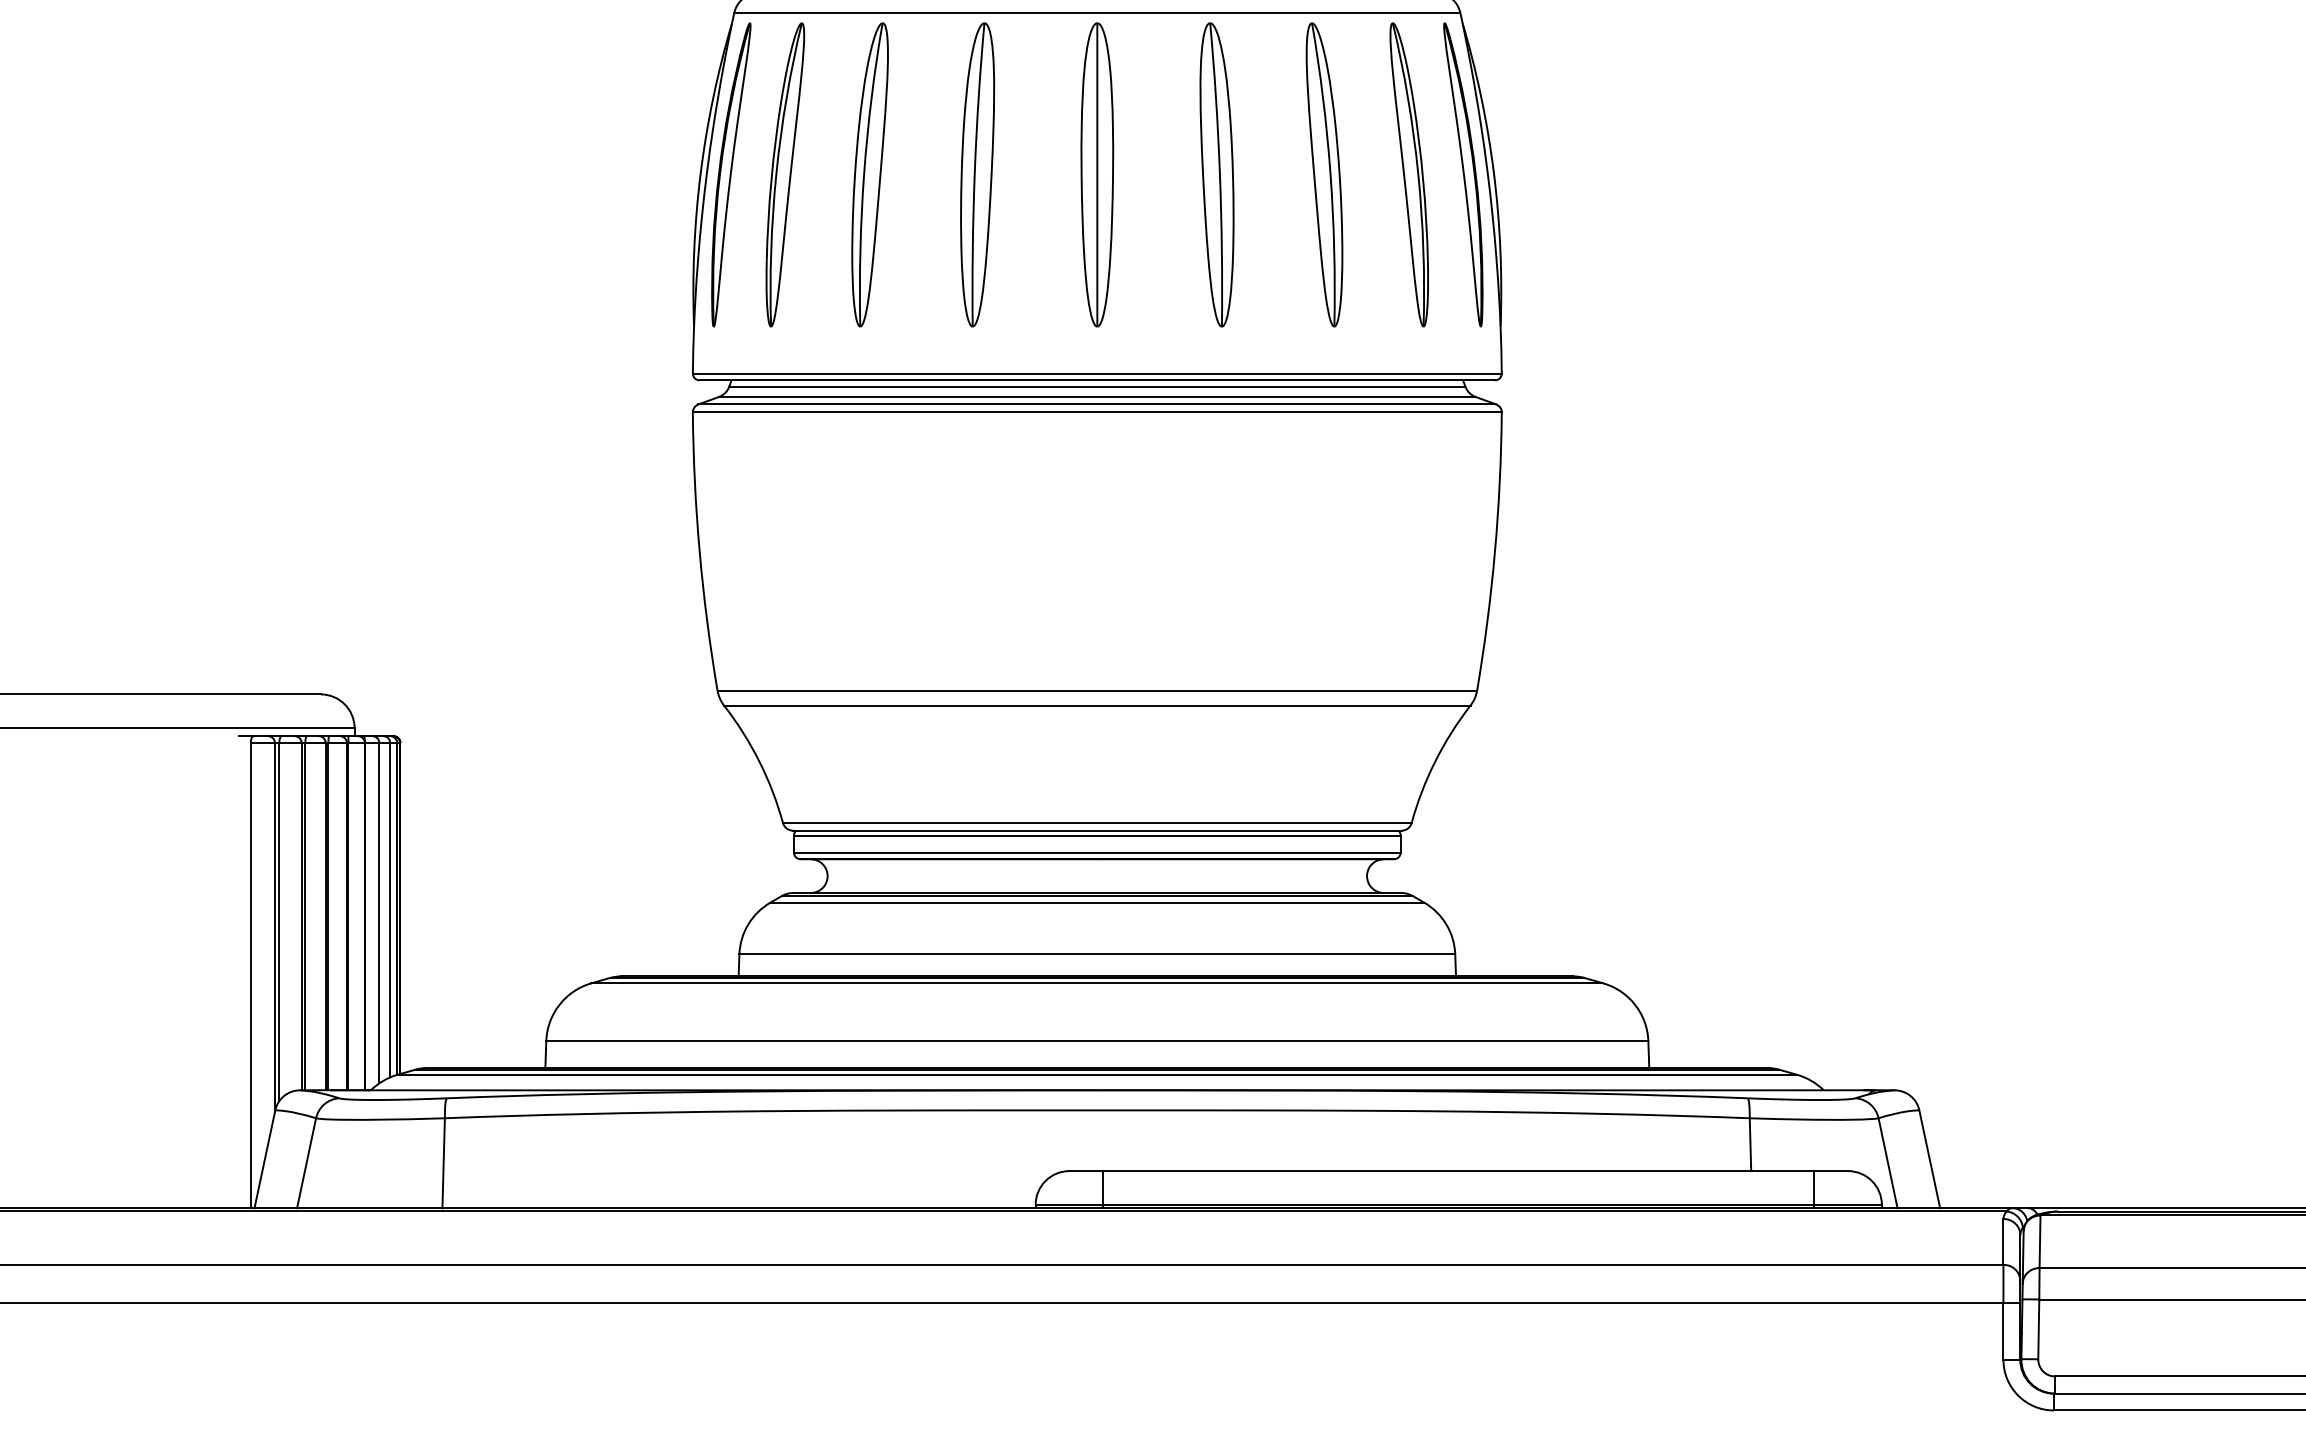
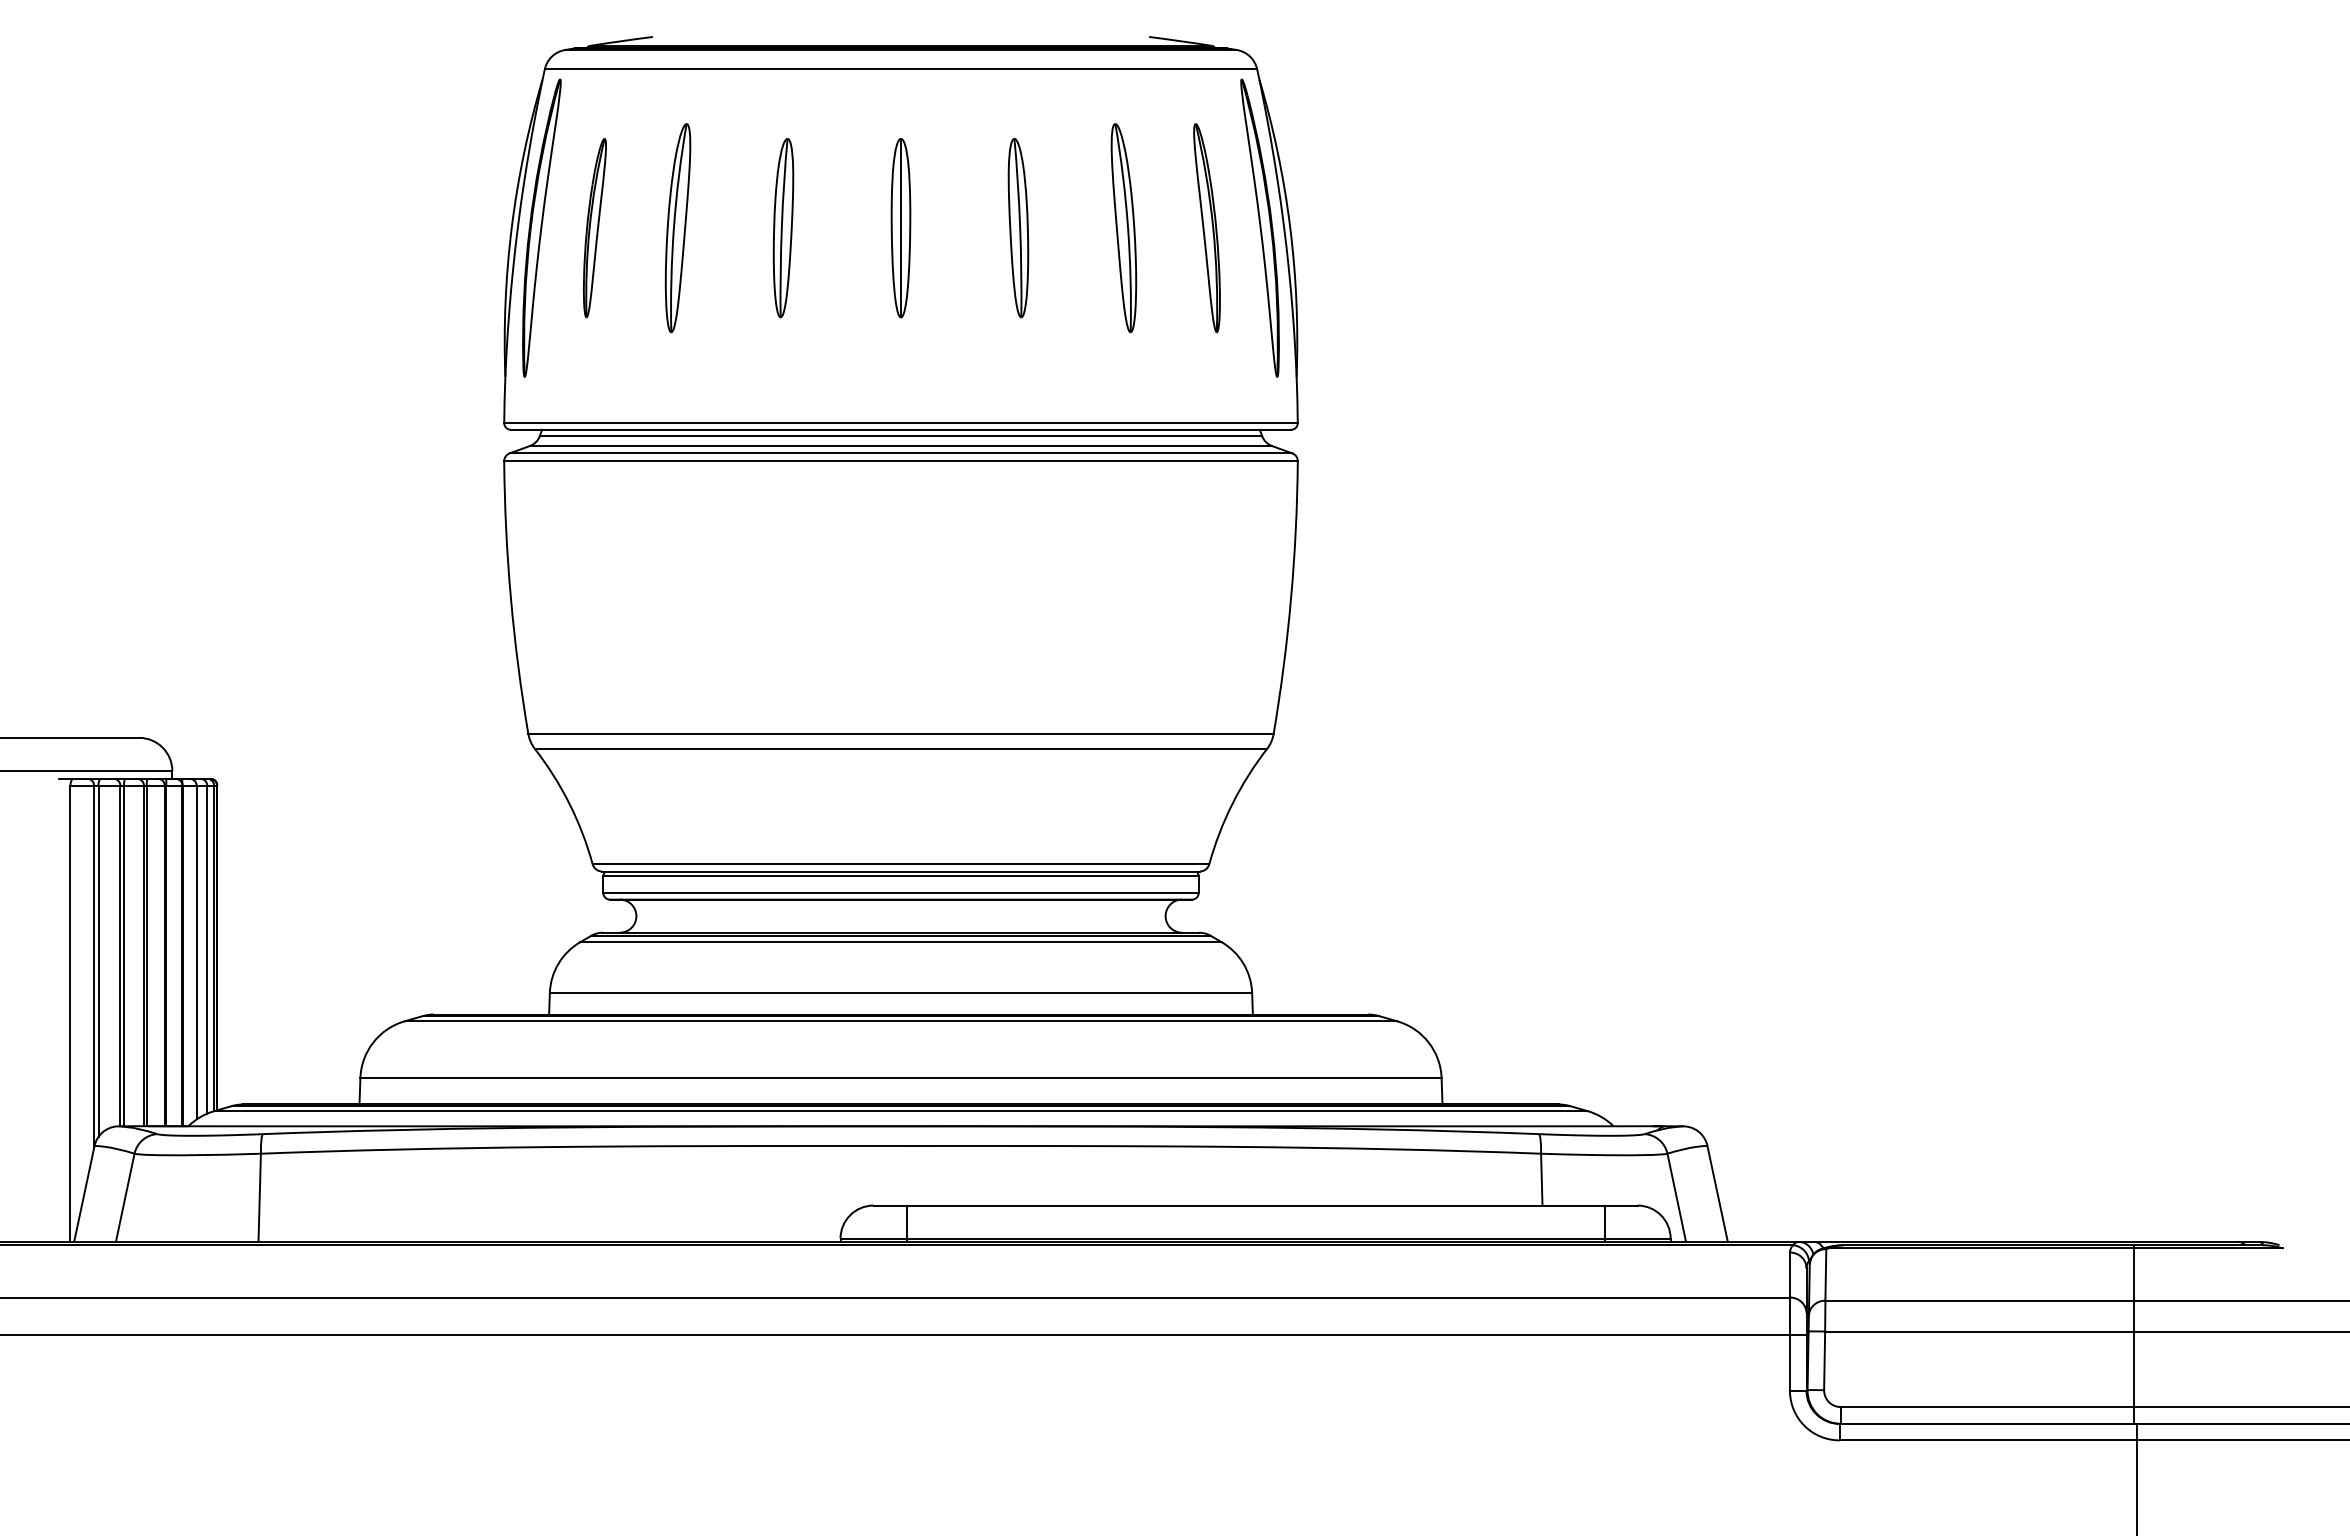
part: (784, 174) -> (594, 227), size x0.6
part: (869, 174) -> (677, 227), size x0.7
part: (977, 174) -> (783, 227), size x0.6
part: (1096, 174) -> (900, 227), size x0.6
part: (1217, 174) -> (1018, 227), size x0.6
part: (1324, 174) -> (1123, 227), size x0.7
part: (1408, 174) -> (1206, 227), size x0.7

